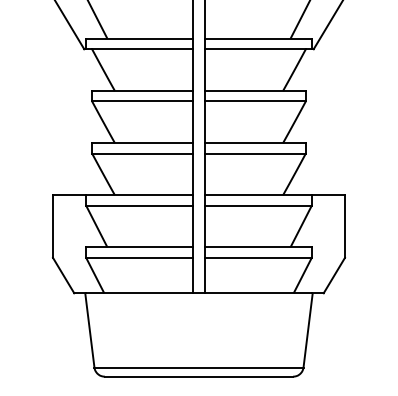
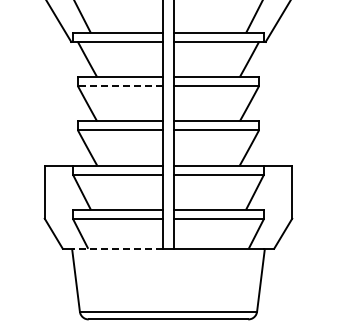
line: (142, 101) -> (120, 86), solid -> dashed
line: (138, 292) -> (117, 248), solid -> dashed

